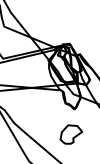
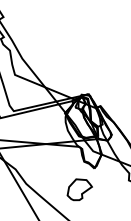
part: (71, 134) -> (79, 189), moved

